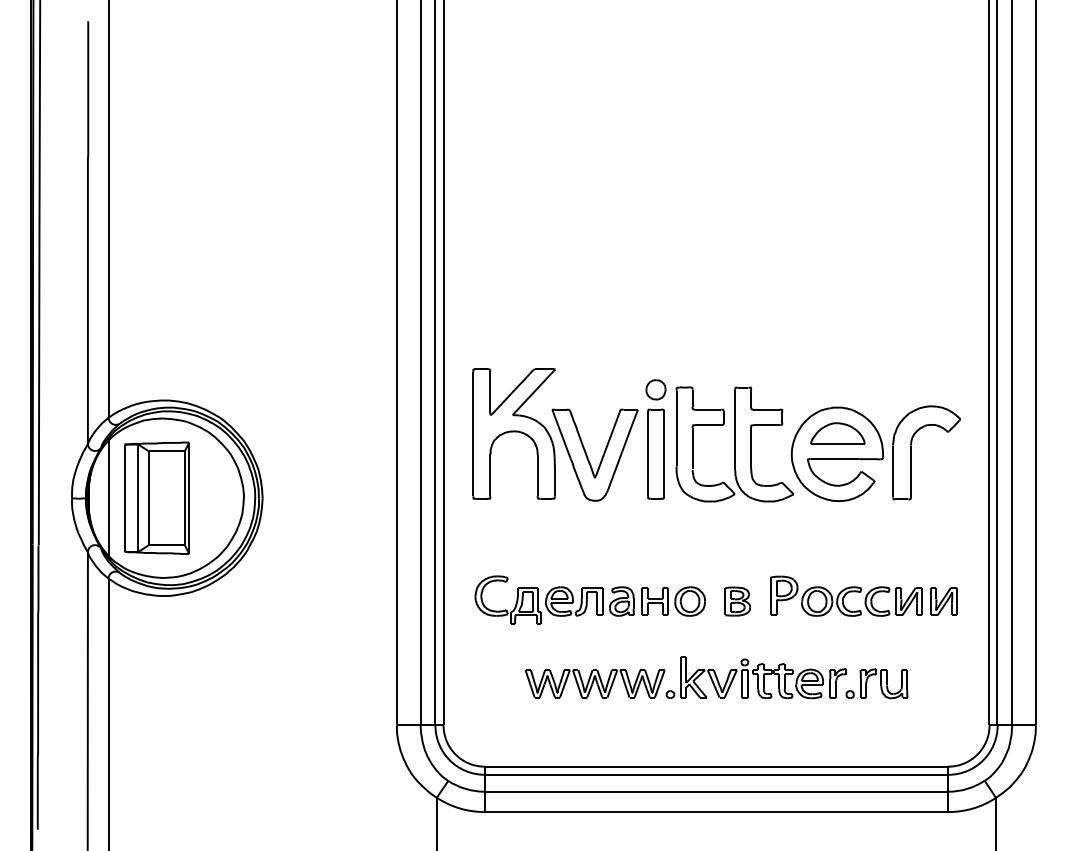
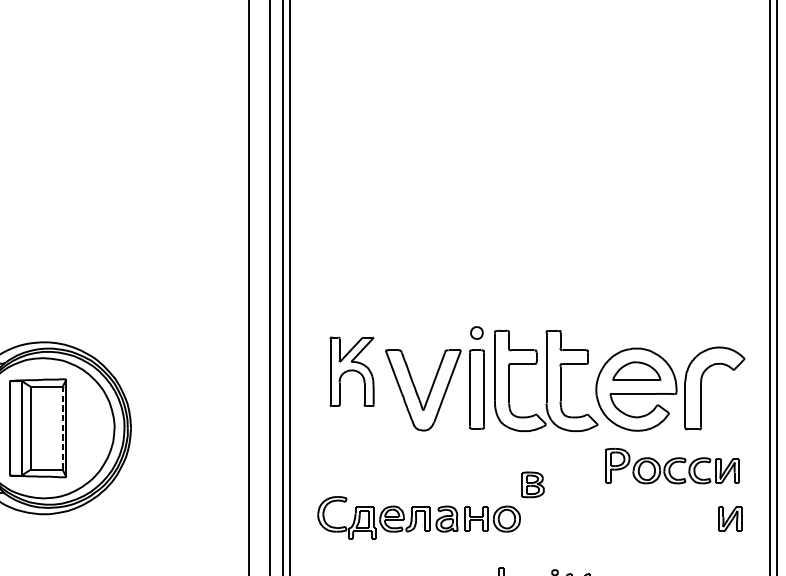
part: (655, 389) -> (476, 332), size x0.7
part: (513, 433) -> (351, 371), size x0.6
line: (184, 497) -> (62, 427), solid -> dashed
part: (846, 595) -> (672, 465), moved
part: (737, 601) -> (532, 484), moved

